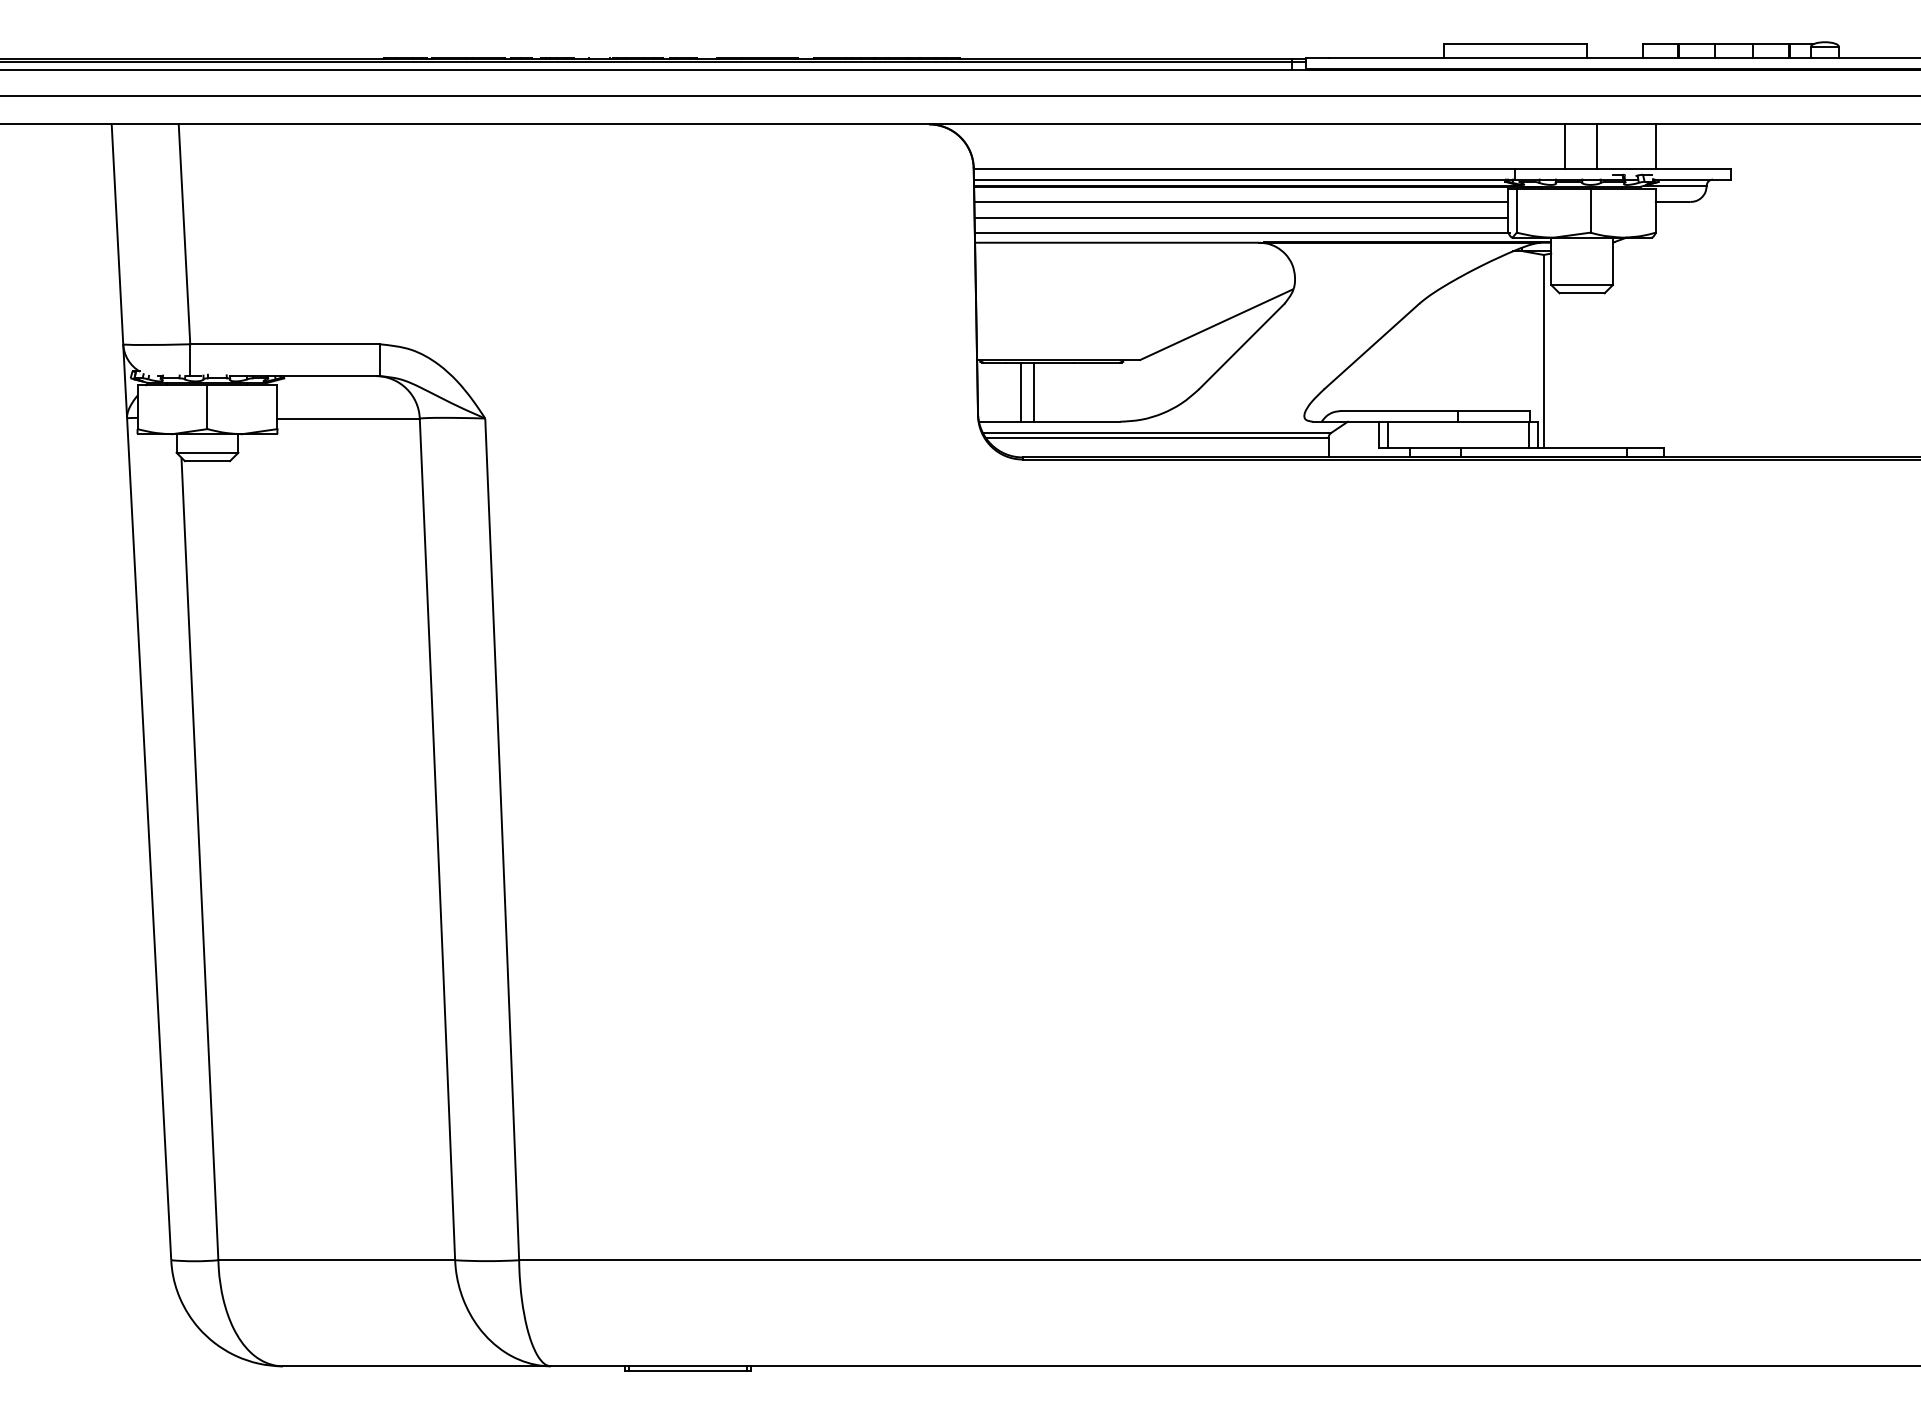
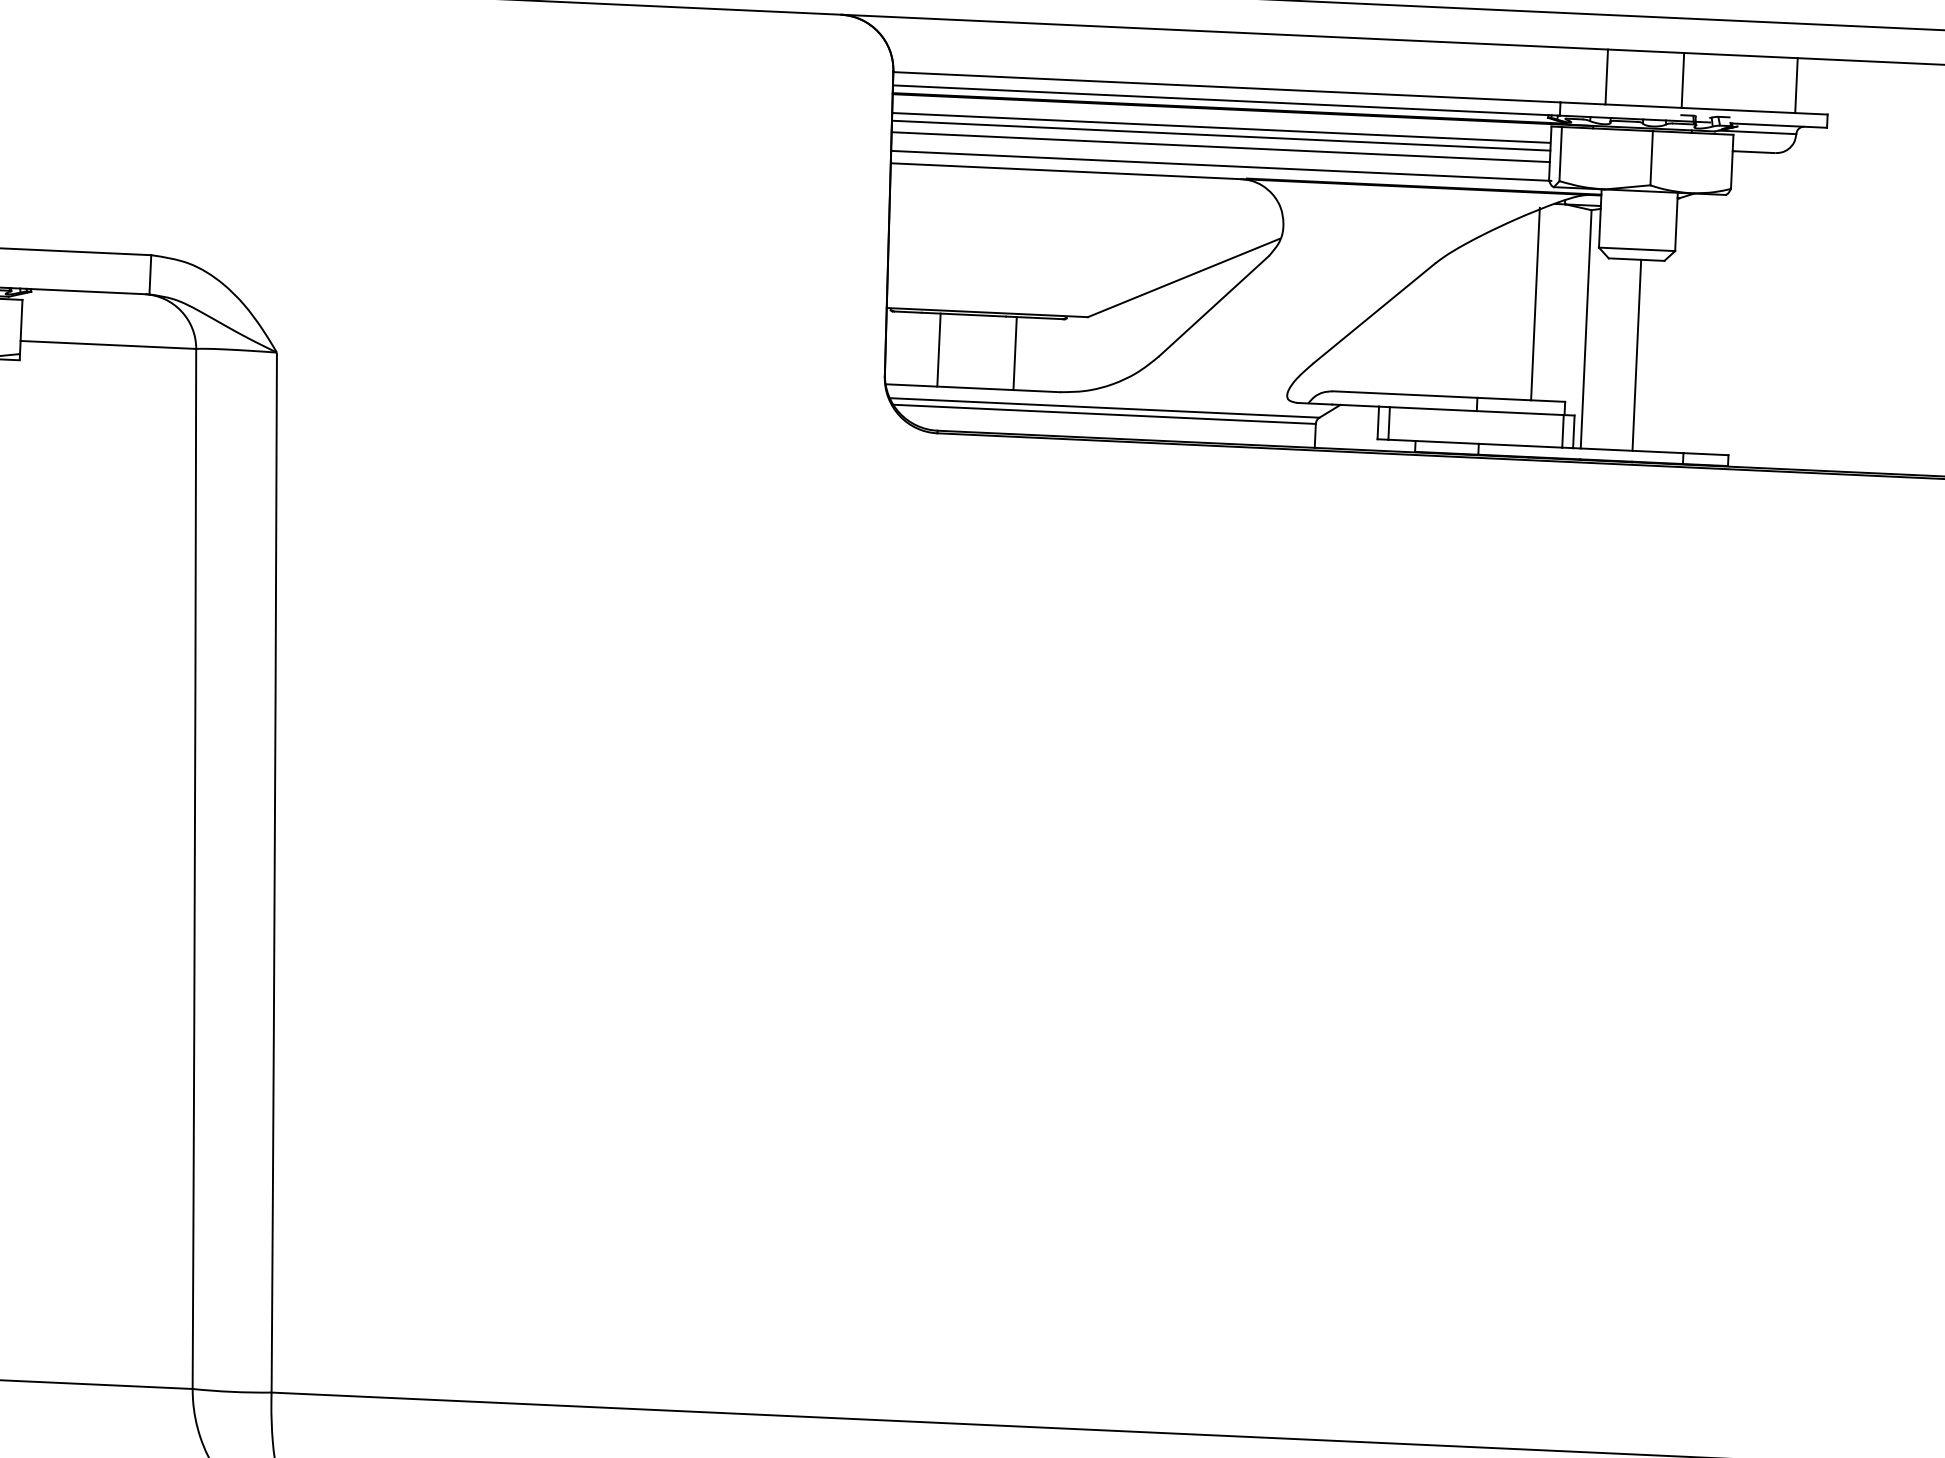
line: (1564, 146) -> (1682, 80), moved
line: (1597, 146) -> (1607, 76), moved
line: (1656, 146) -> (1797, 85), moved
line: (1241, 208) -> (1221, 135), added
line: (1501, 332) -> (1535, 303), added
line: (1585, 370) -> (1636, 355), added
line: (1033, 391) -> (1014, 352), moved

